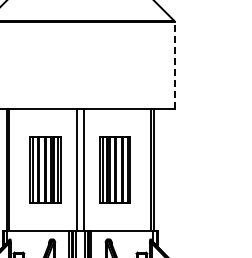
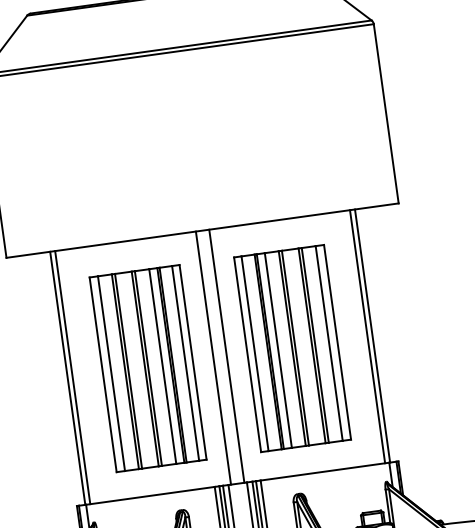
line: (174, 65) -> (385, 113), dashed -> solid
part: (45, 169) -> (147, 366), size x1.43
part: (115, 169) -> (293, 346), size x1.43

